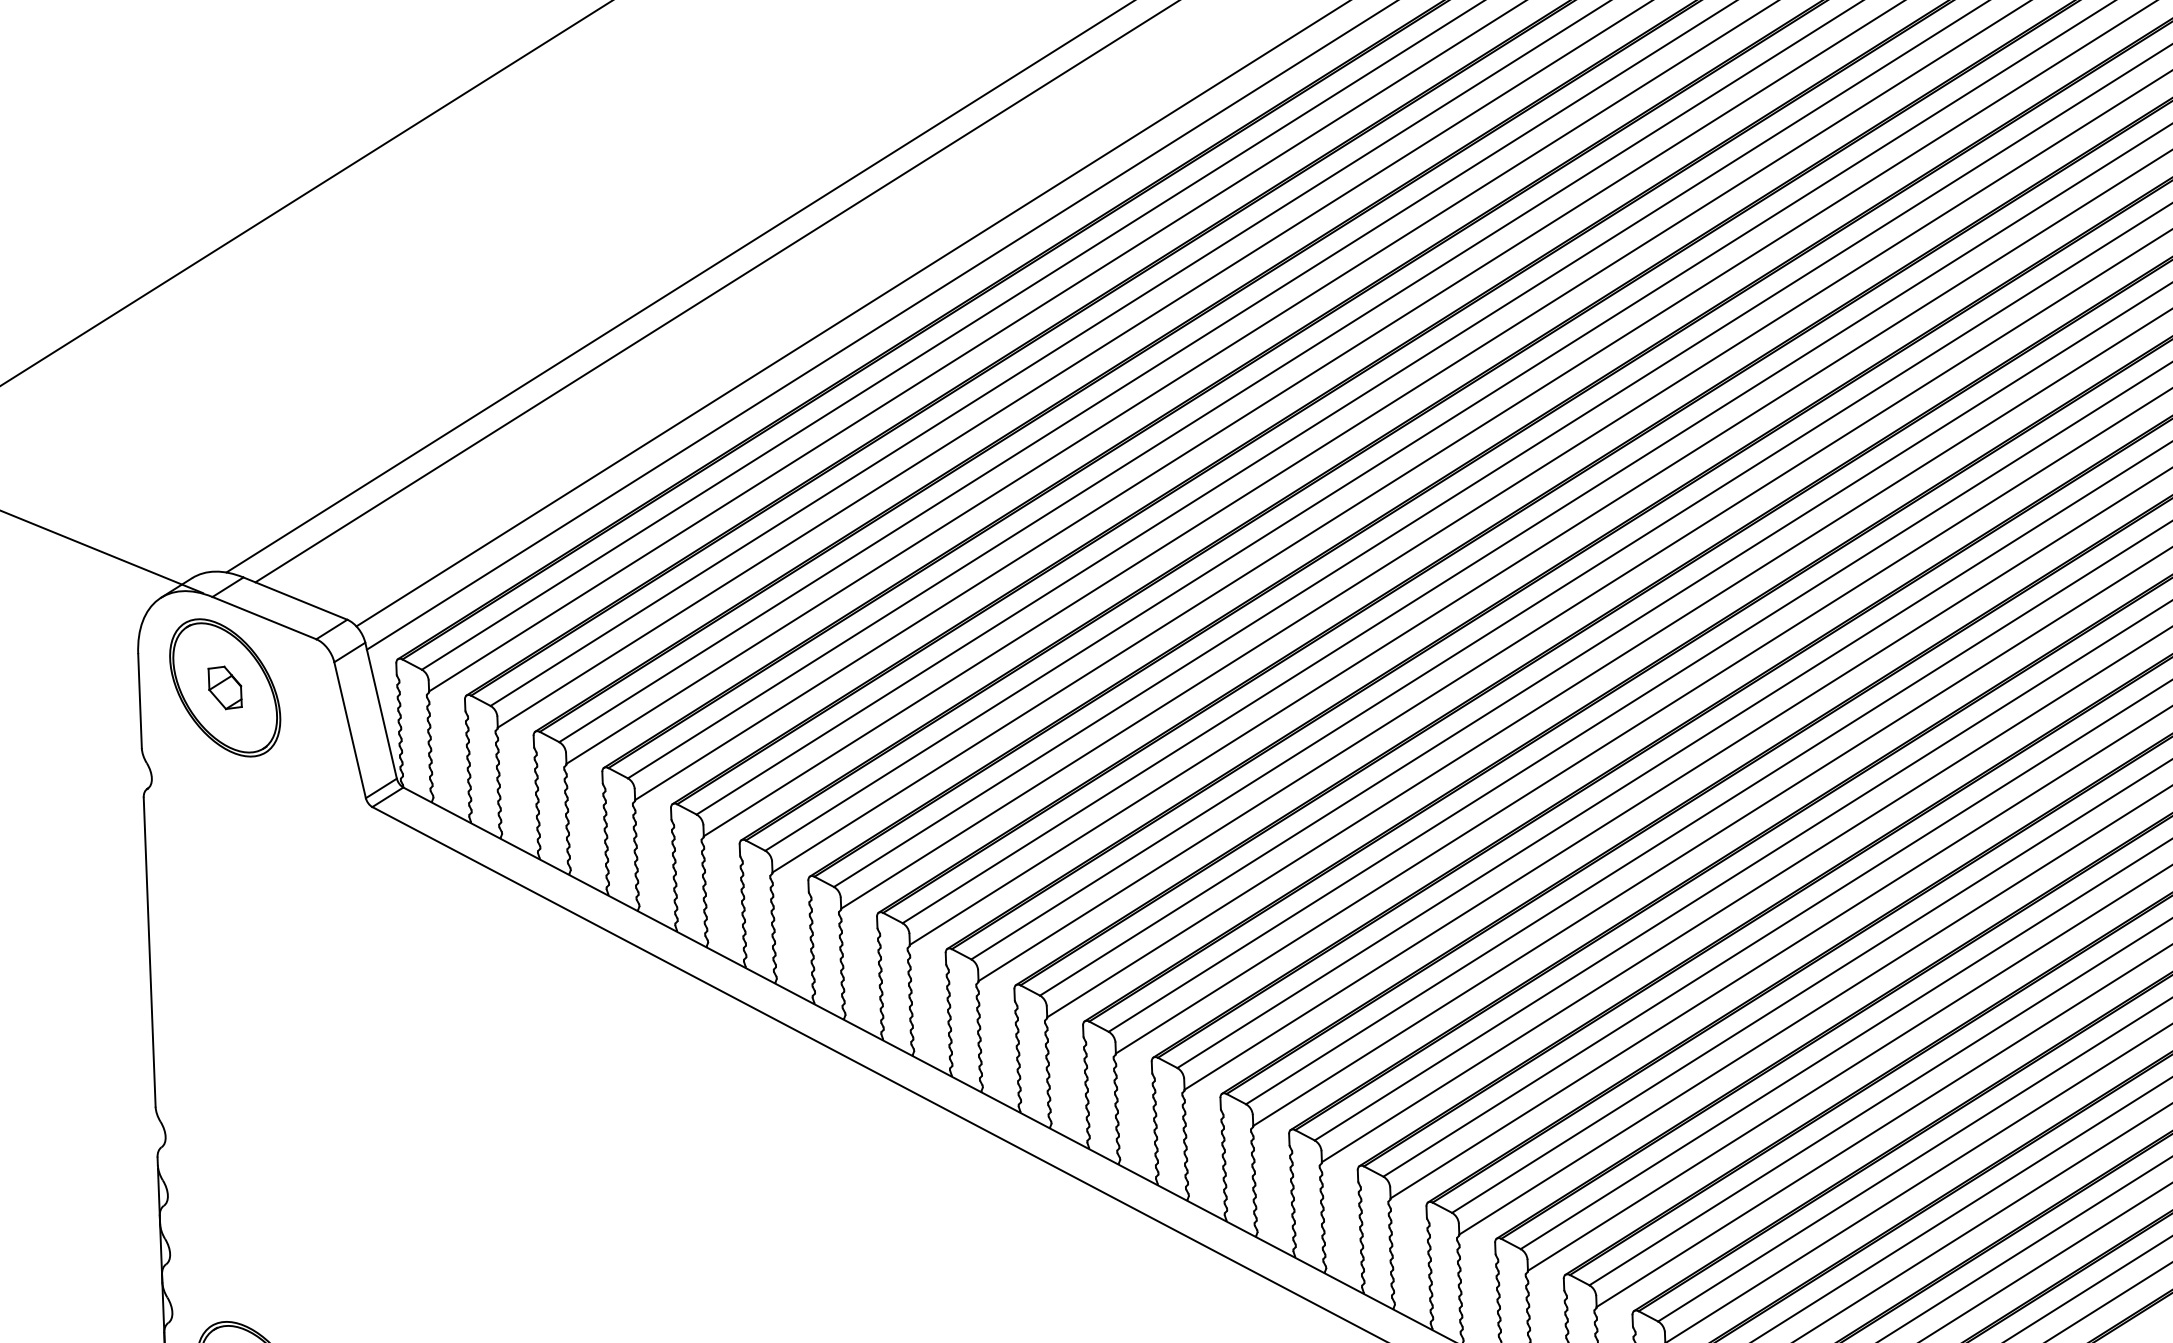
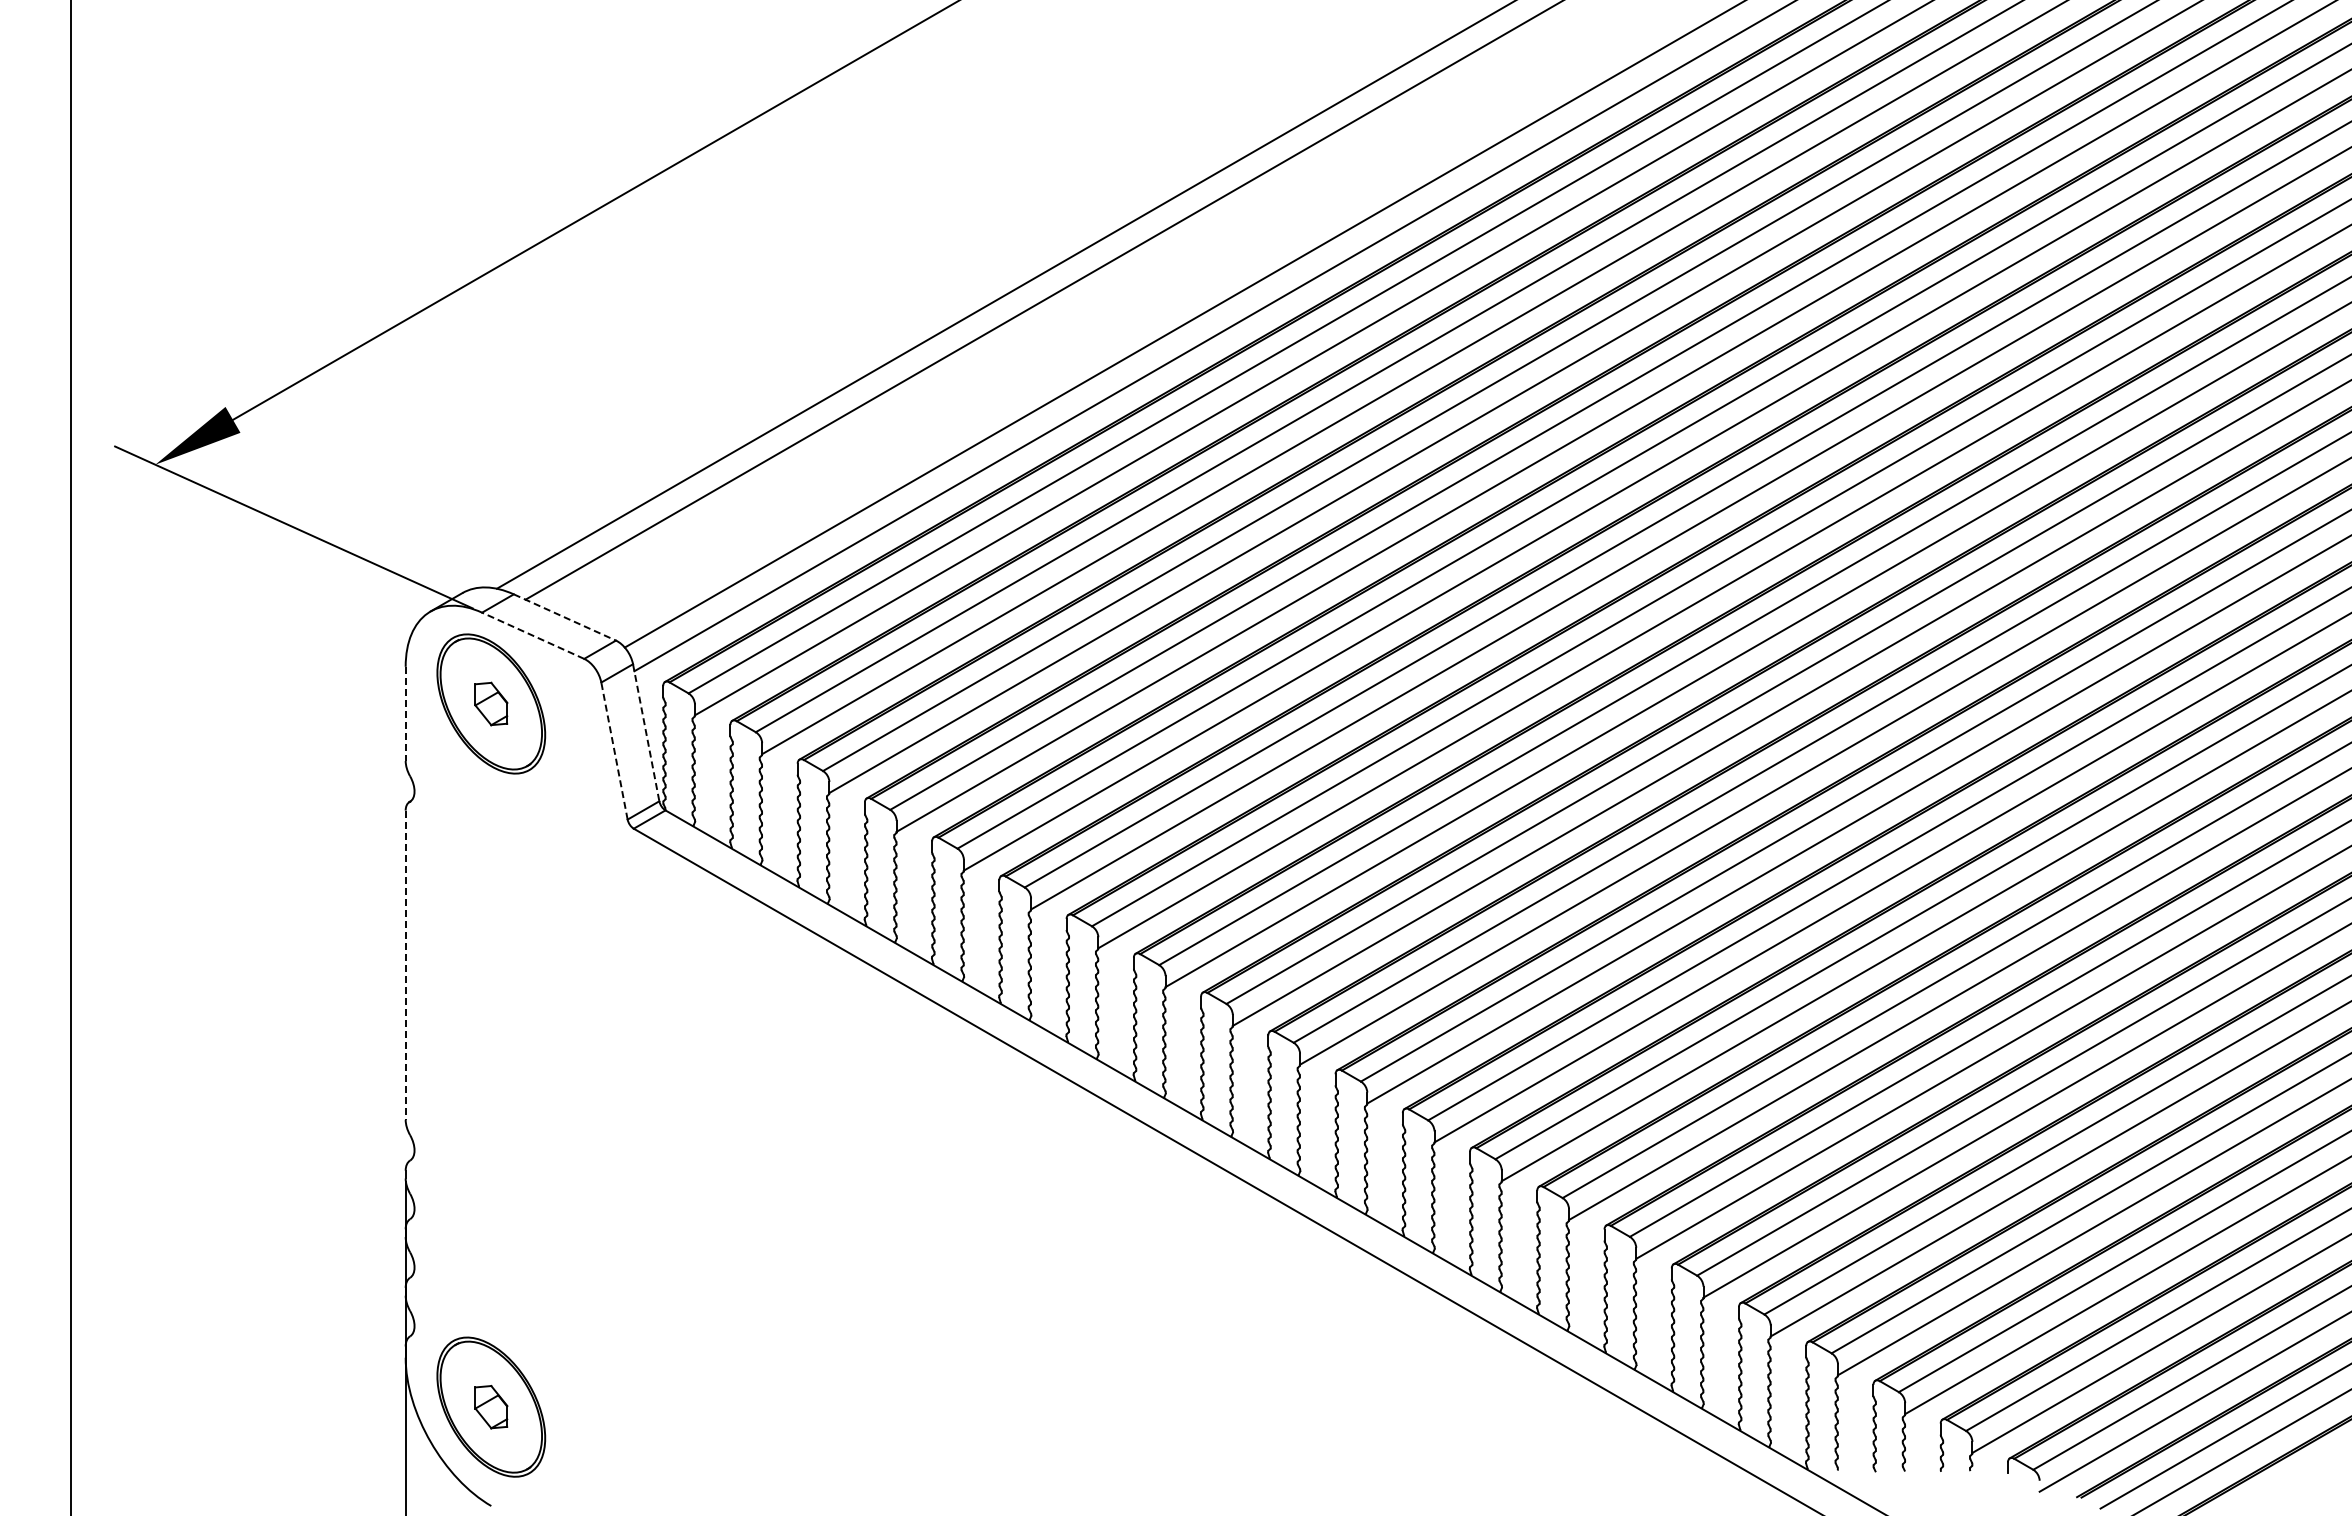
line: (296, 598) -> (565, 617), solid -> dashed
line: (263, 617) -> (532, 635), solid -> dashed
line: (139, 701) -> (405, 714), solid -> dashed
line: (381, 710) -> (646, 732), solid -> dashed
line: (350, 730) -> (614, 751), solid -> dashed
line: (149, 952) -> (405, 965), solid -> dashed

